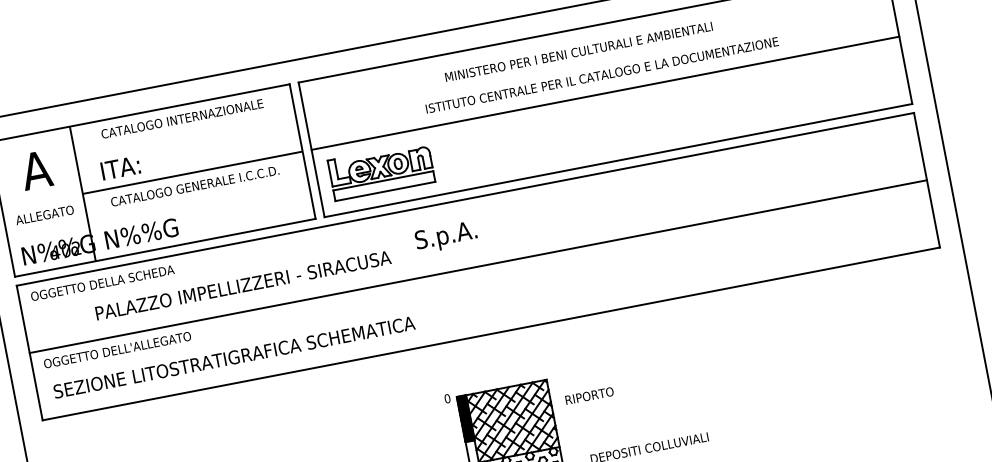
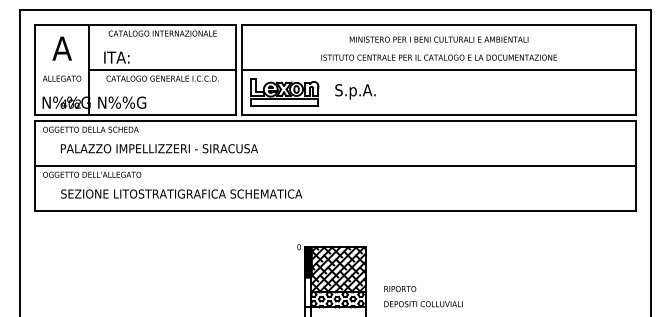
text: (577, 51) -> (438, 39), moved
text: (446, 236) -> (355, 91), moved
text: (243, 285) -> (159, 148), moved
text: (233, 356) -> (181, 193), moved
text: (589, 394) -> (400, 288), moved

